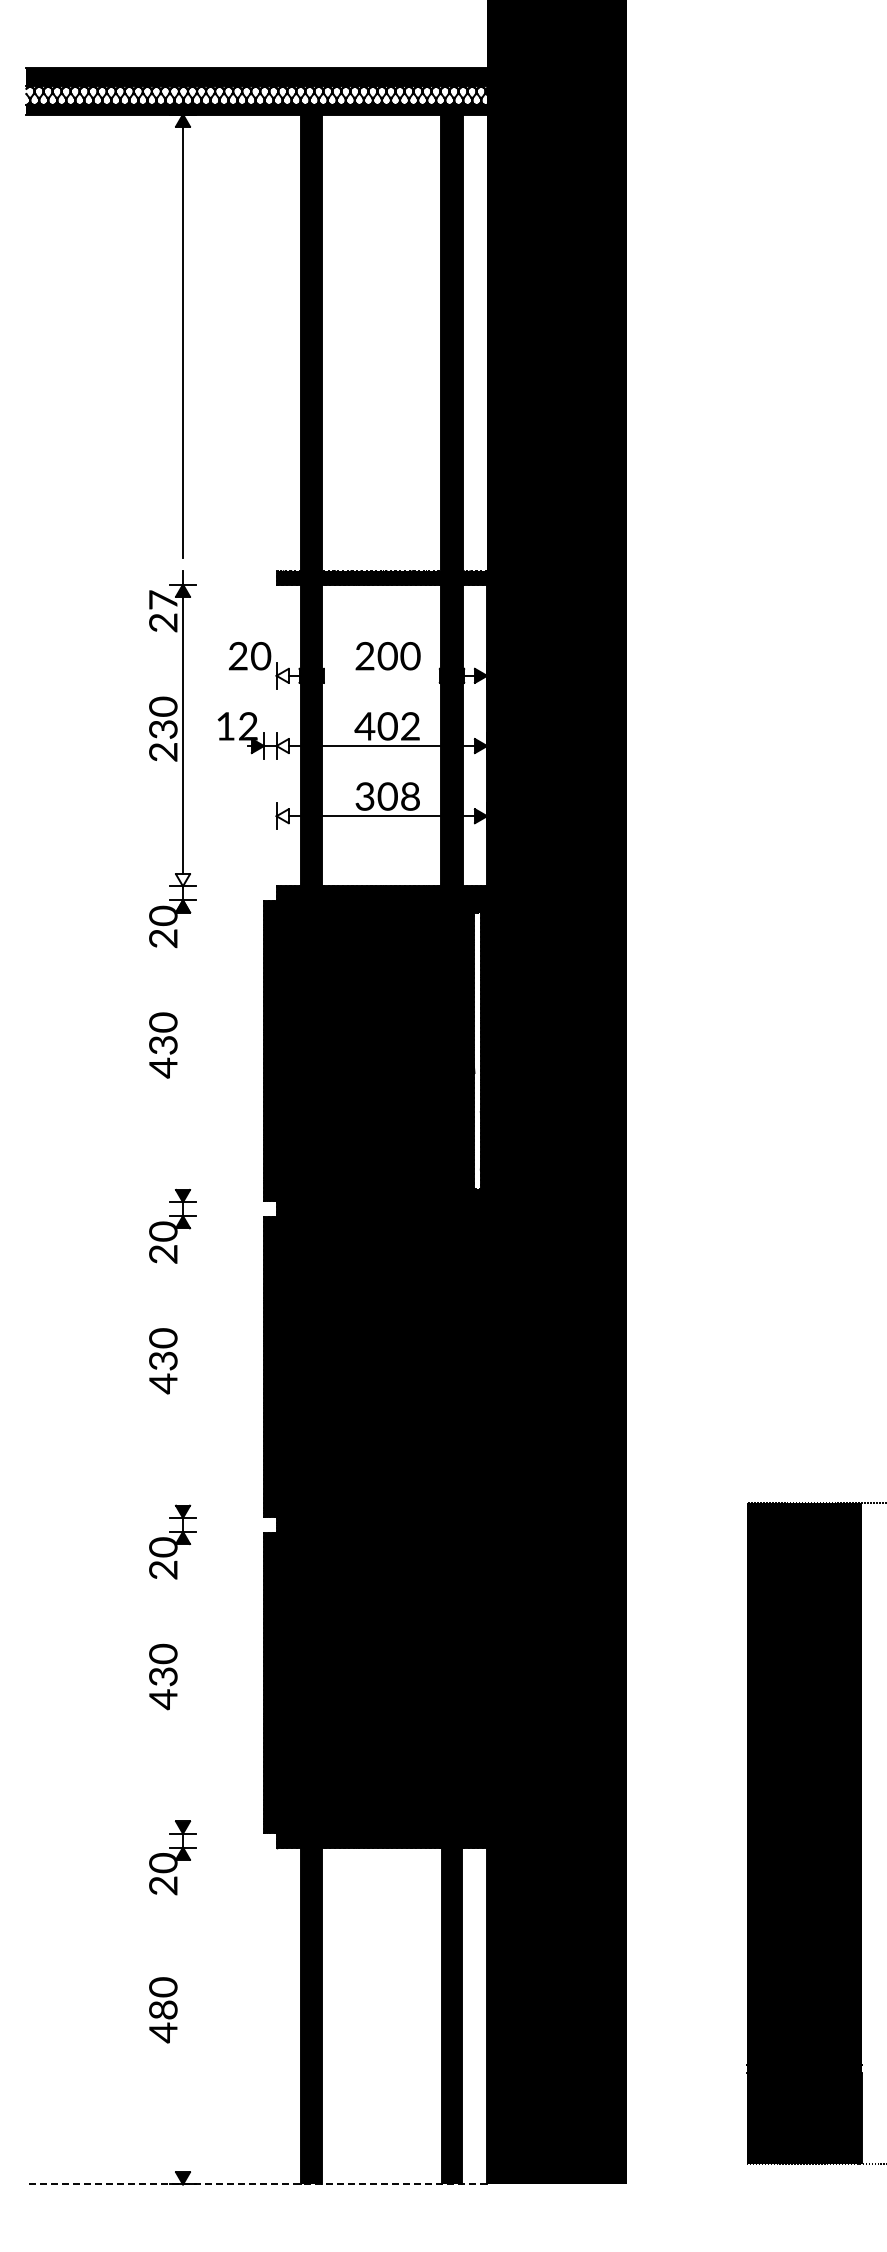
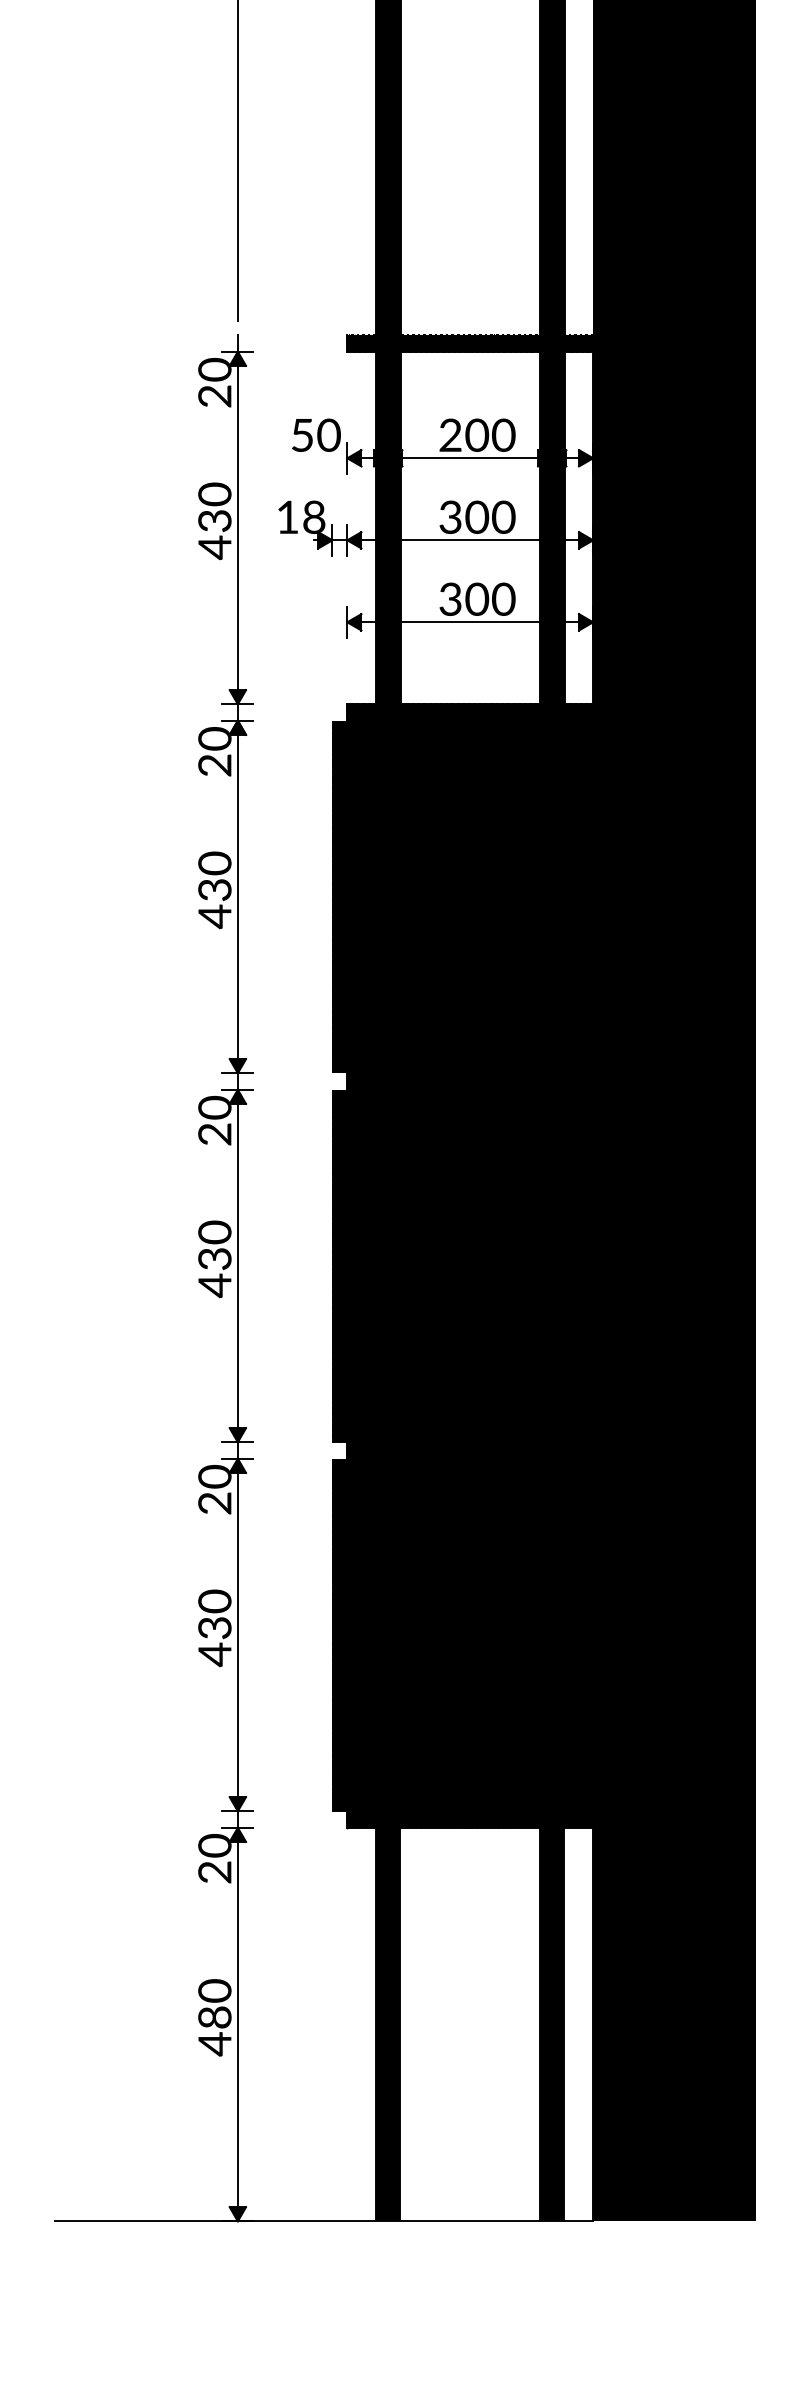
text: (163, 600) -> (215, 370), 27 -> 20
text: (237, 655) -> (301, 434), 20 -> 50
fill: (282, 675) -> (354, 457), added
line: (381, 675) -> (469, 457), added
text: (248, 726) -> (314, 517), 12 -> 18
text: (387, 726) -> (476, 517), 402 -> 300
fill: (282, 746) -> (354, 540), added
text: (163, 752) -> (215, 547), 230 -> 430
text: (410, 796) -> (503, 599), 308 -> 300
fill: (282, 816) -> (354, 622), added
fill: (183, 880) -> (238, 697), added
line: (183, 1050) -> (238, 896), added
fill: (477, 1051) -> (582, 897), added
line: (183, 1366) -> (238, 1265), added
line: (183, 1682) -> (238, 1634), added
line: (183, 2015) -> (238, 2023), added
line: (256, 2184) -> (323, 2221), dashed -> solid

